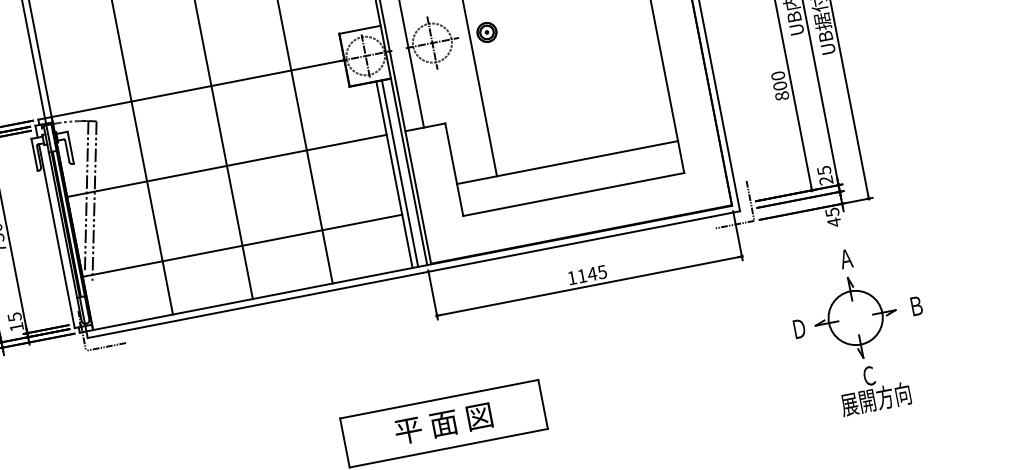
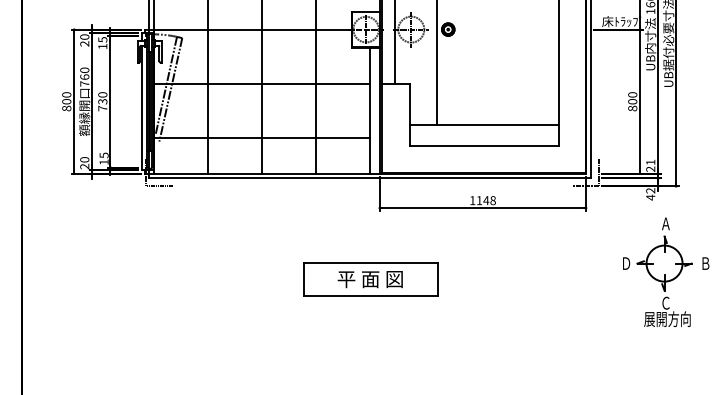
text: (823, 170) -> (650, 162), 25 -> 21
line: (399, 173) -> (373, 110), removed
text: (831, 212) -> (650, 190), 45 -> 42
text: (601, 272) -> (492, 200), 1145 -> 1148
part: (860, 329) -> (666, 271), moved

